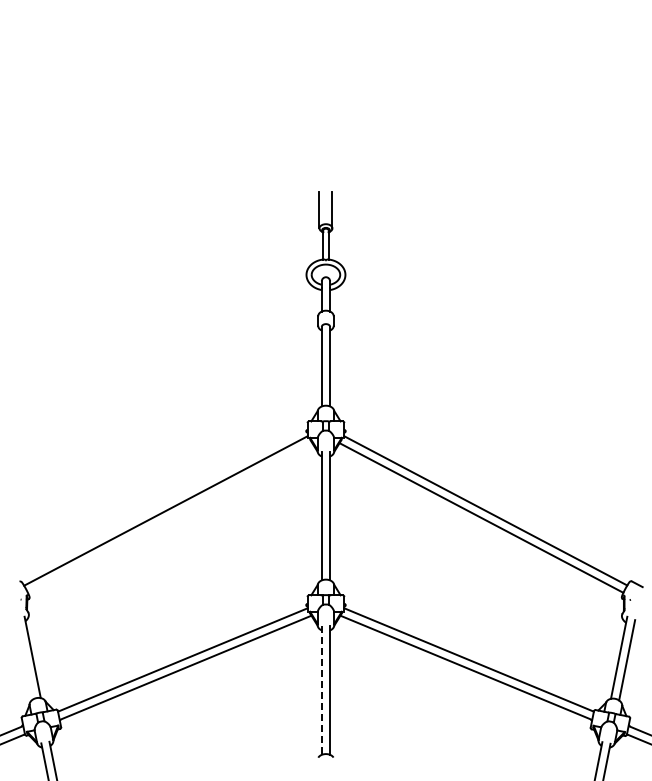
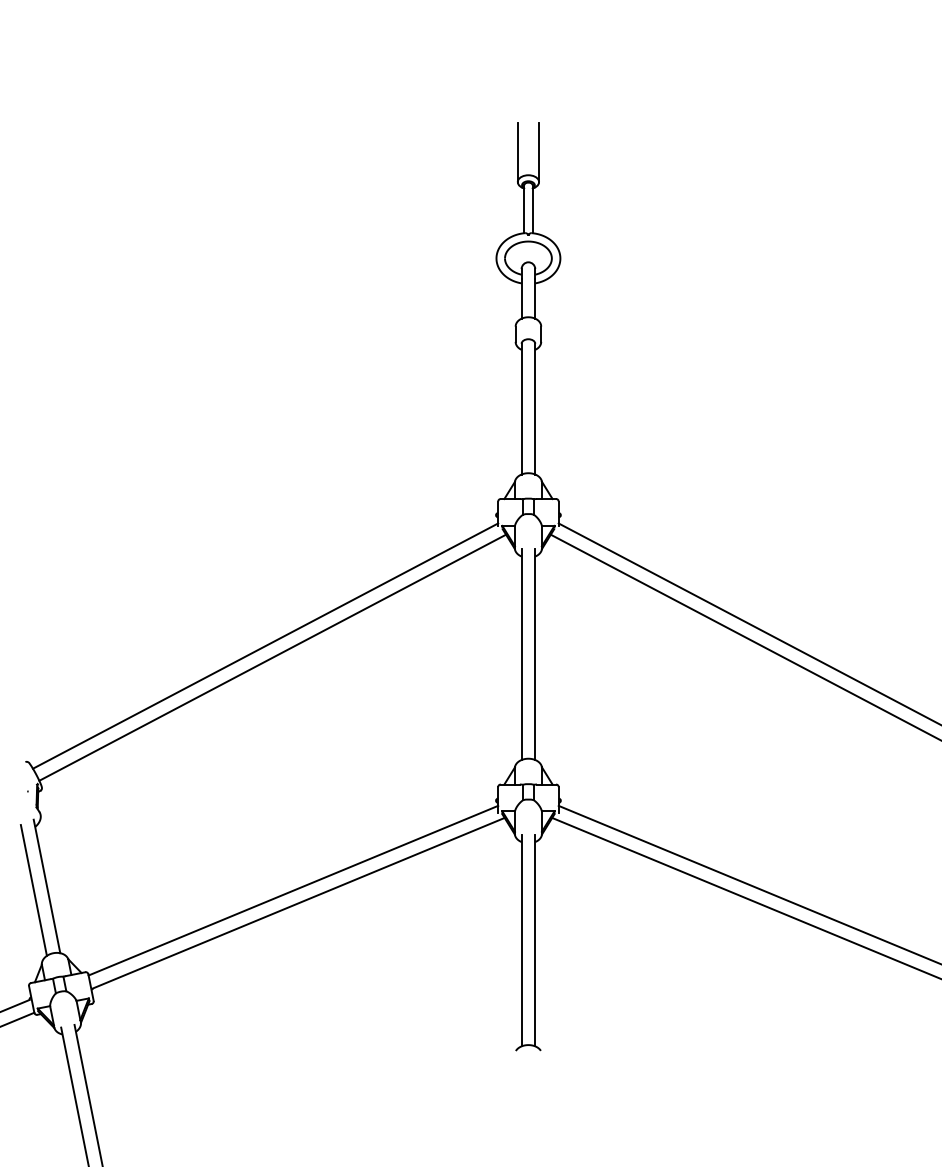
line: (170, 518) -> (273, 658), added
line: (24, 659) -> (33, 889), added
line: (321, 691) -> (521, 942), dashed -> solid

